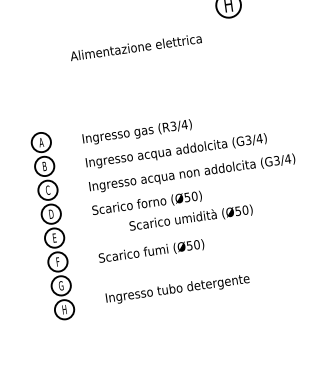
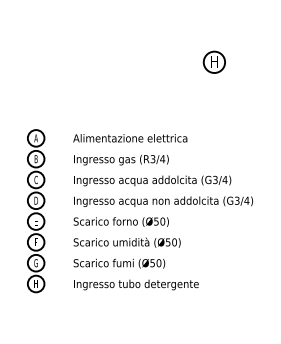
text: (136, 47) -> (130, 138), moved
text: (190, 217) -> (126, 242), moved
part: (53, 226) -> (36, 211), moved
text: (177, 288) -> (136, 284), moved

